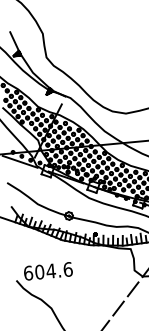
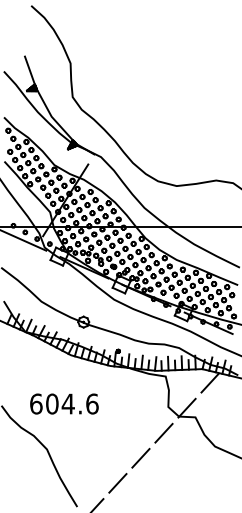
text: (48, 270) -> (64, 403), moved

